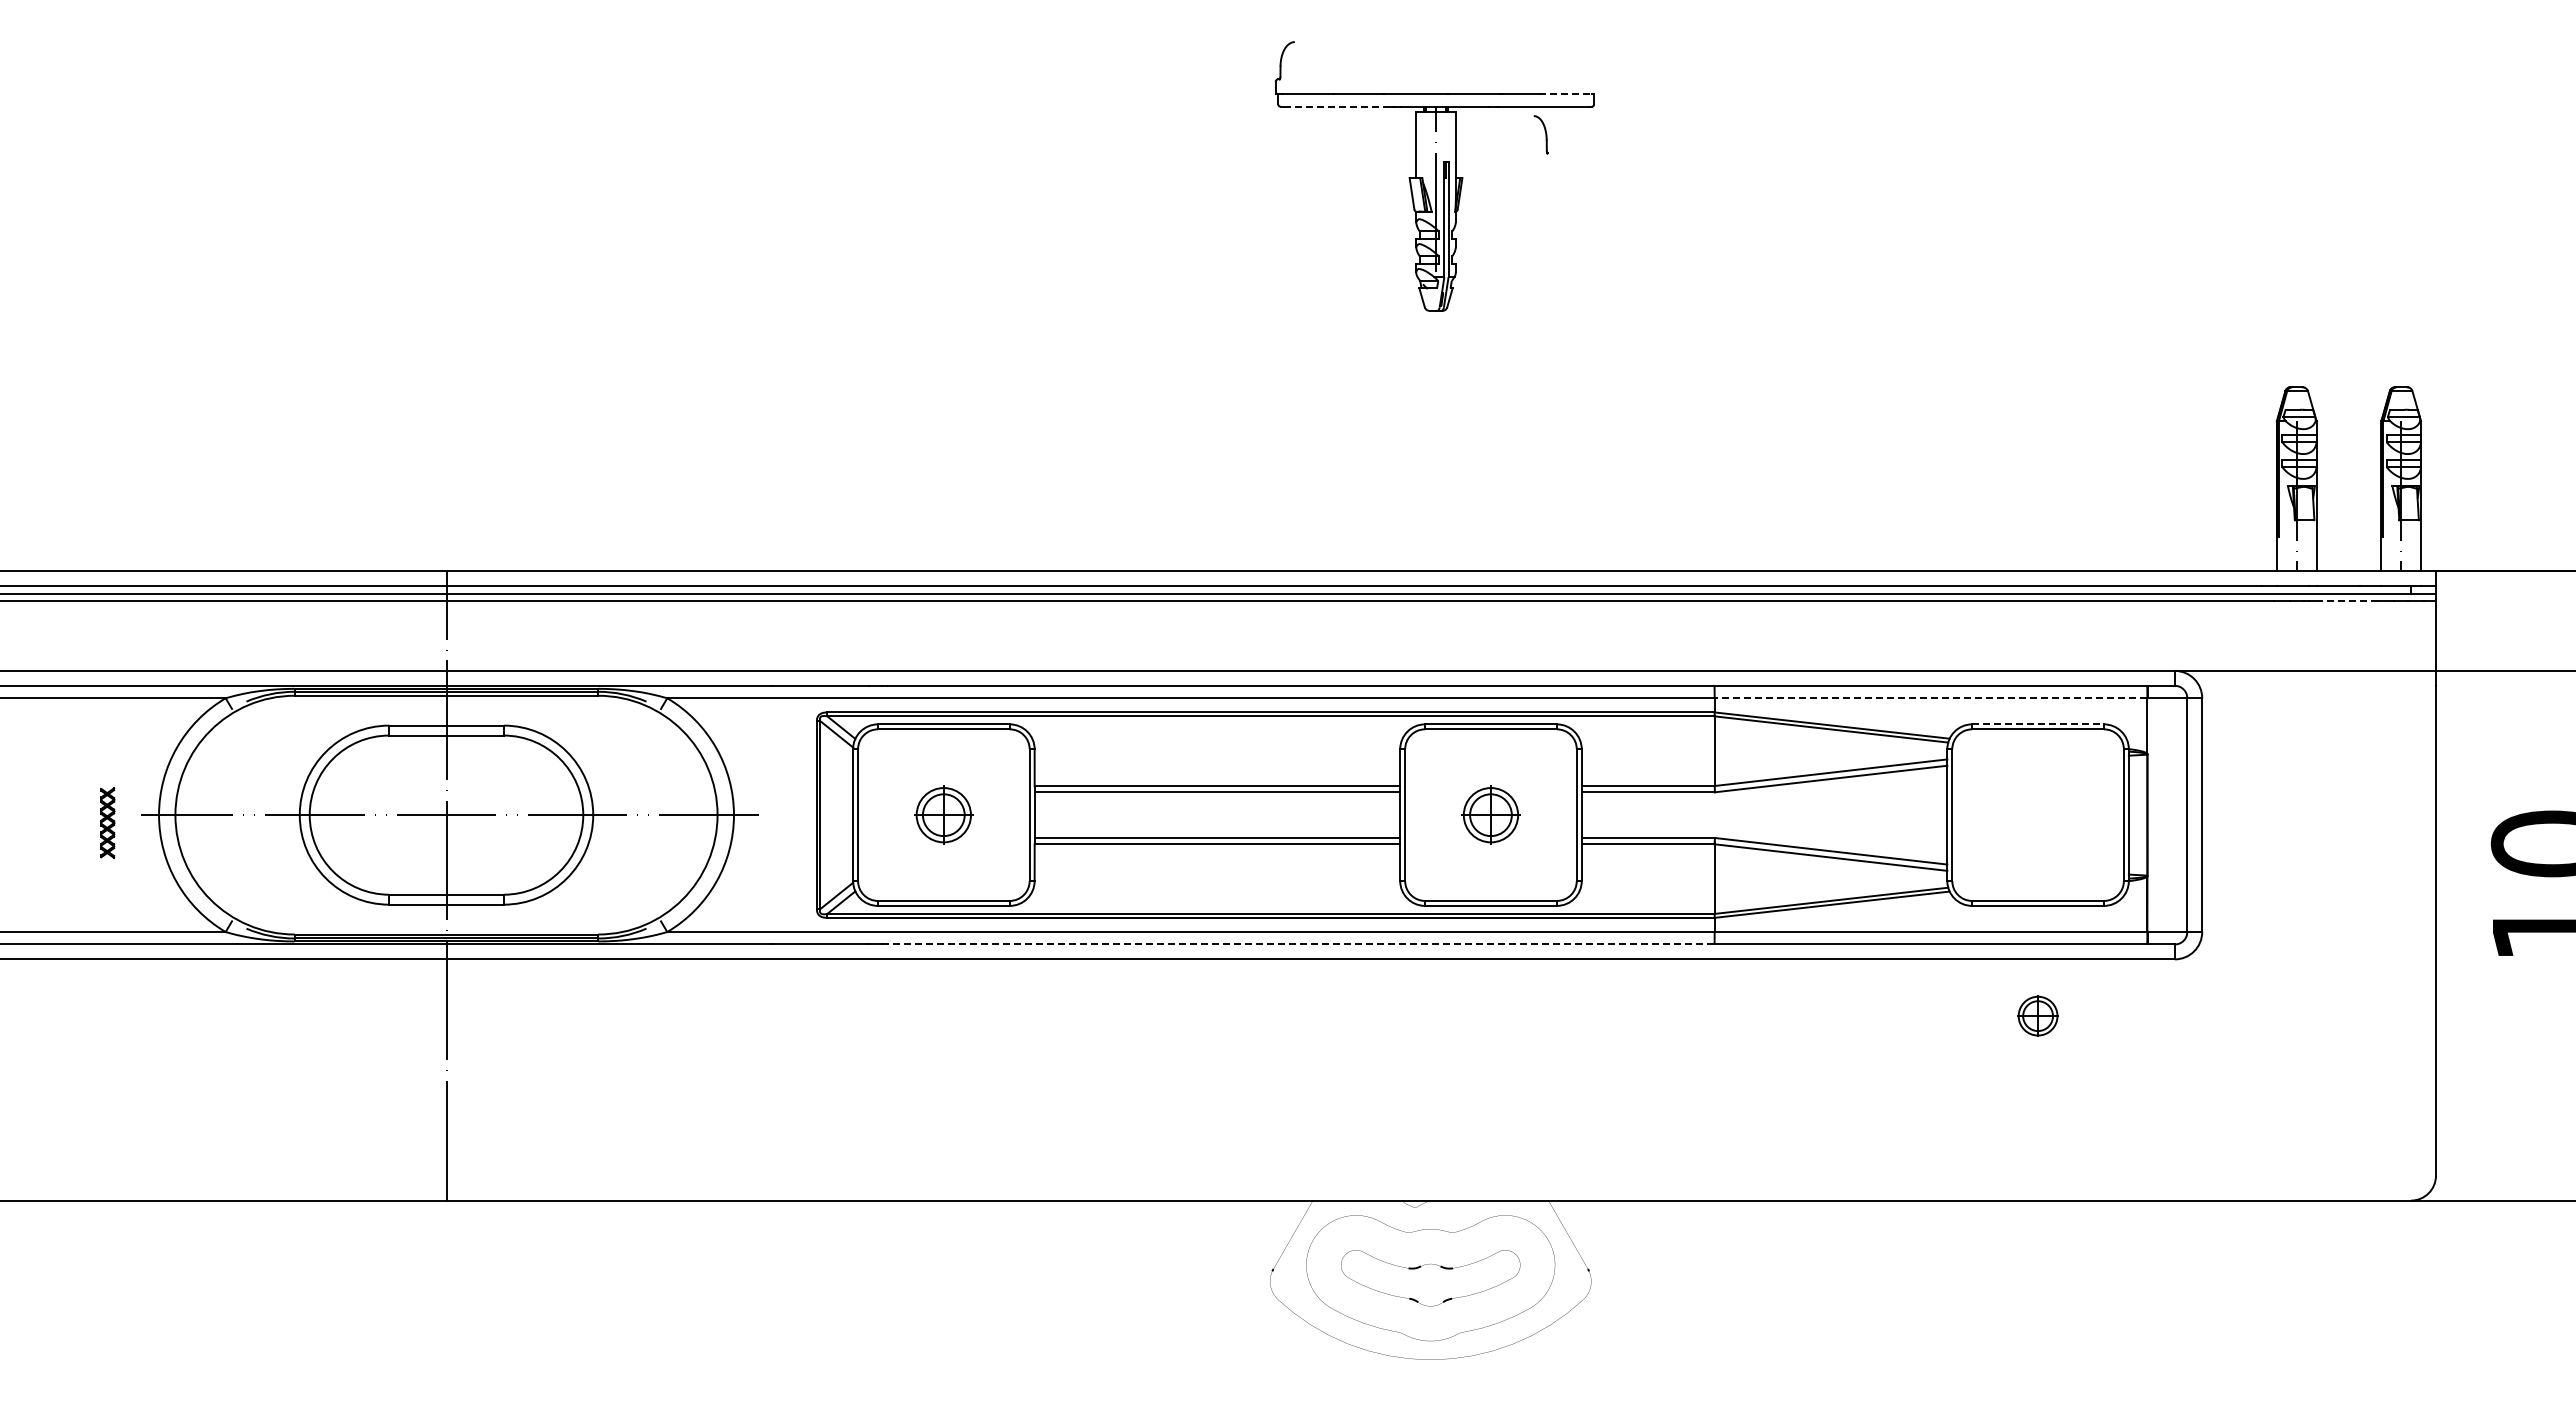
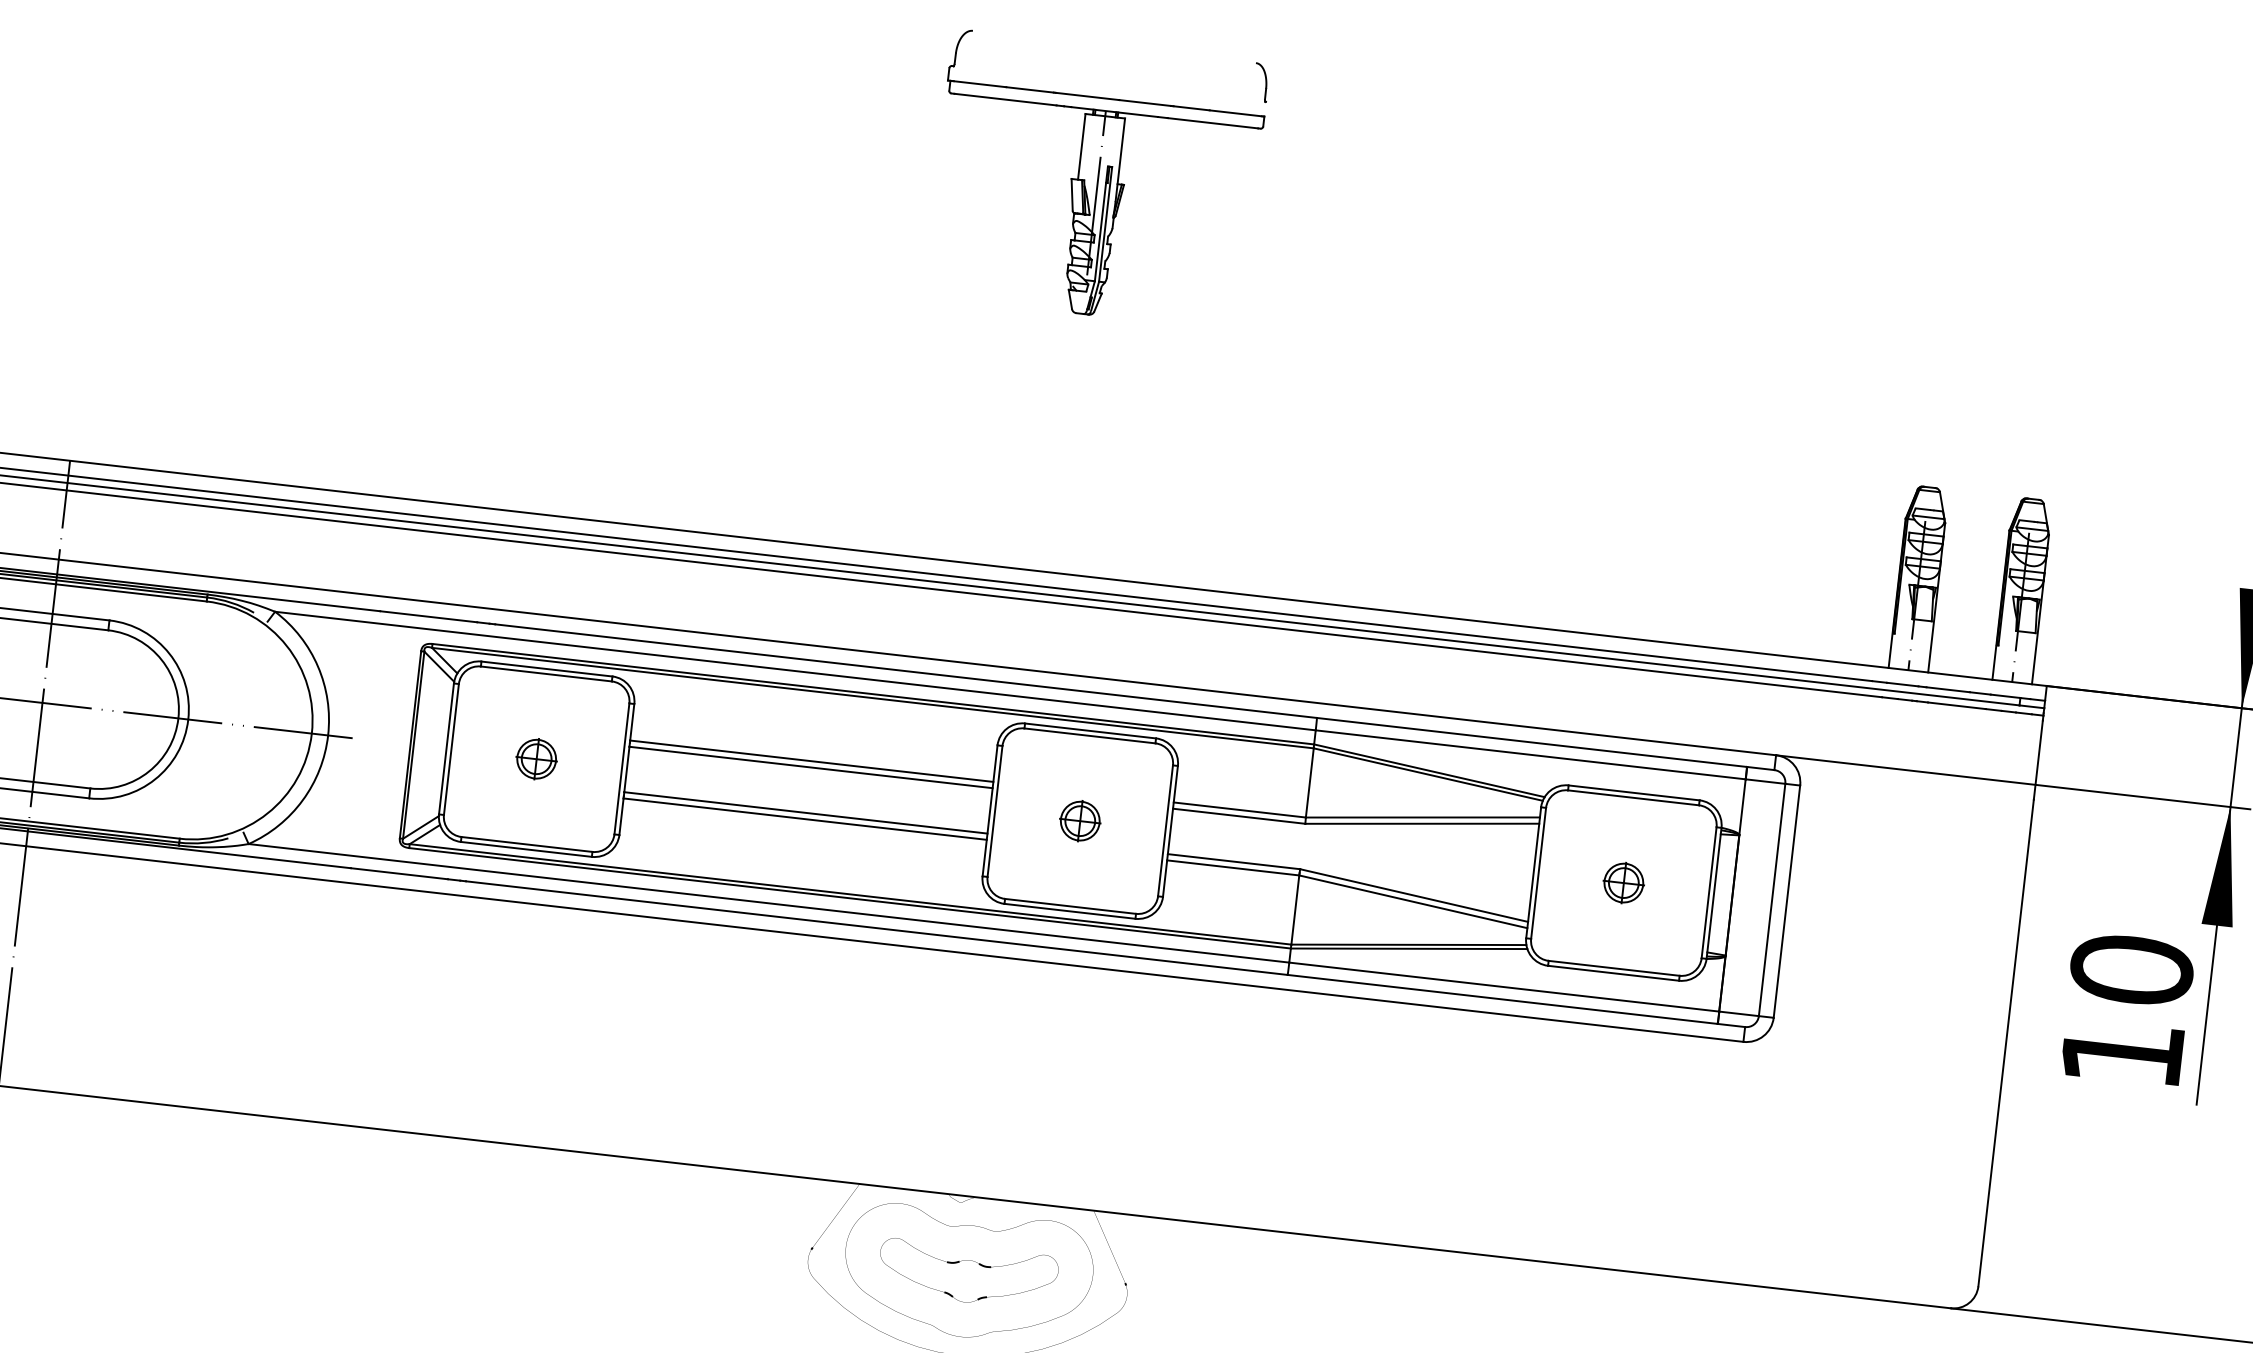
line: (1565, 94) -> (1235, 113), dashed -> solid
line: (1335, 106) -> (1006, 99), dashed -> solid
part: (1540, 134) -> (1260, 82), moved
line: (2348, 601) -> (1956, 705), dashed -> solid
line: (1930, 698) -> (1530, 755), dashed -> solid
line: (2038, 724) -> (1634, 793), dashed -> solid
part: (943, 814) -> (536, 758), size x0.71
part: (1490, 814) -> (1079, 820), size x0.71
line: (1300, 944) -> (876, 928), dashed -> solid
part: (2037, 1015) -> (1623, 882), moved

